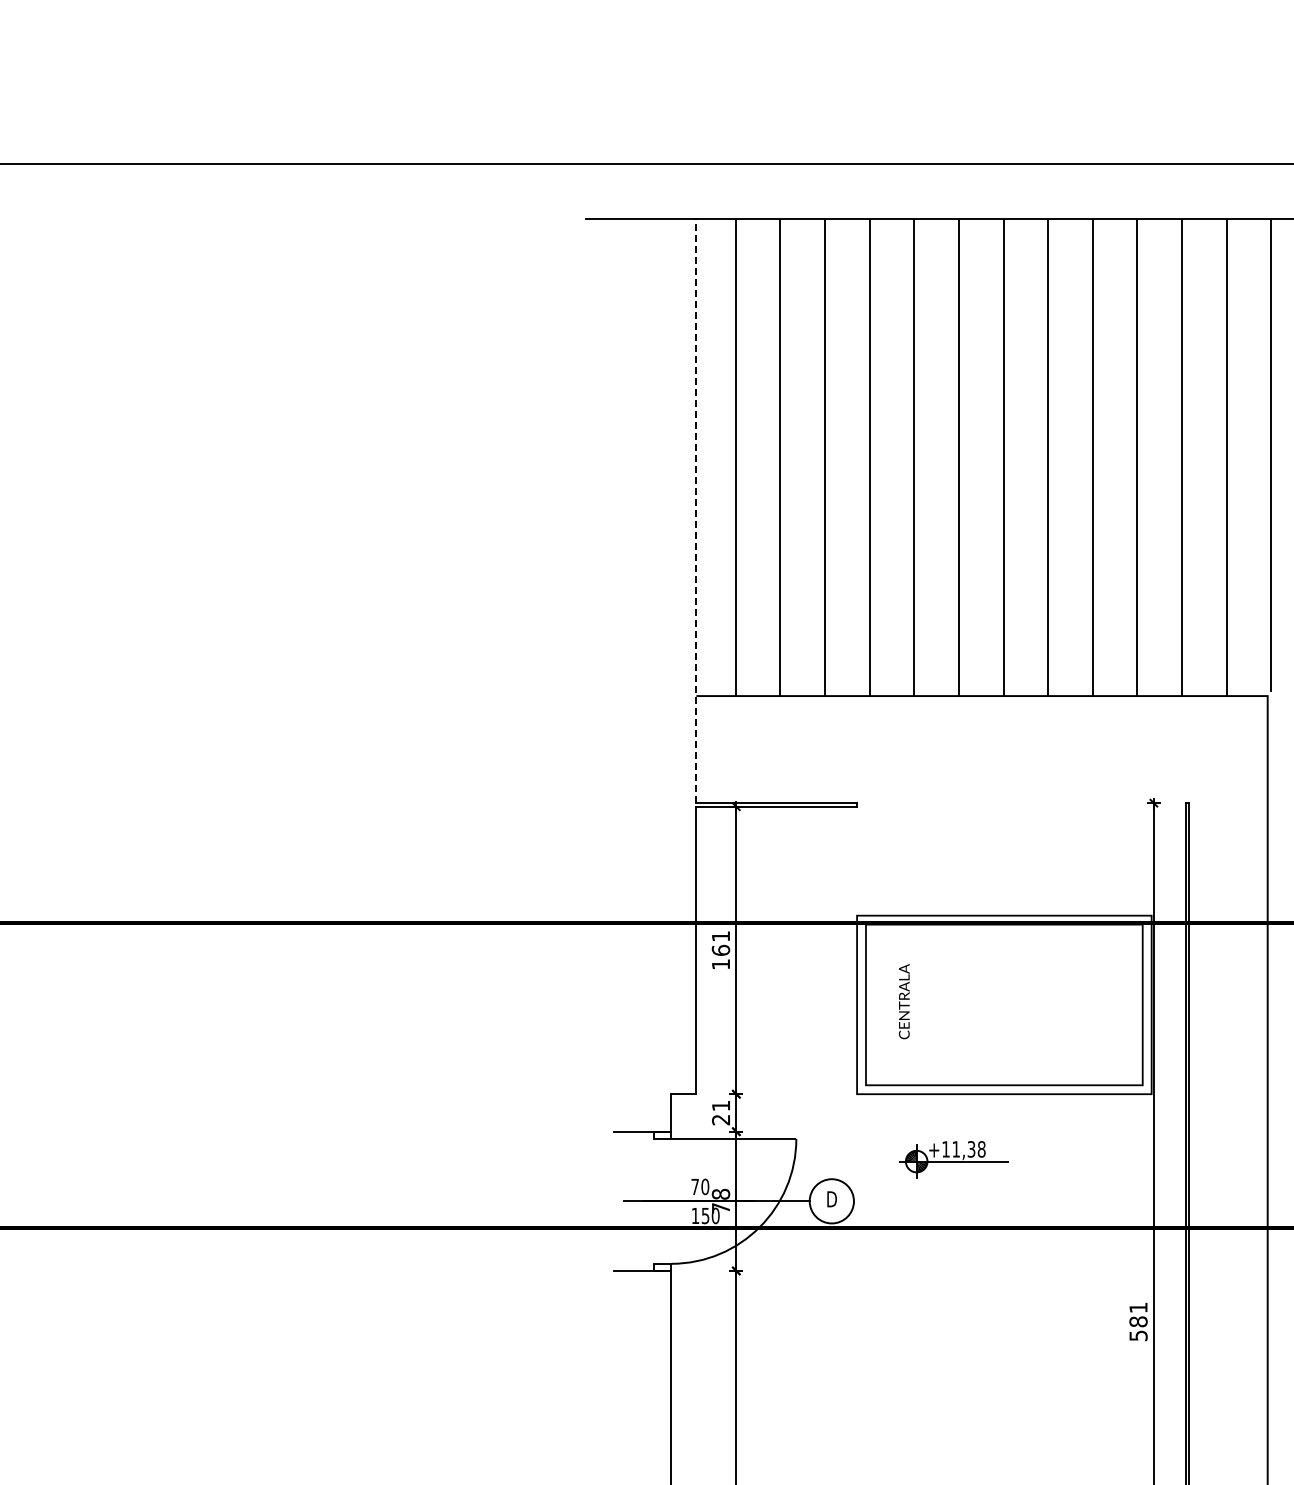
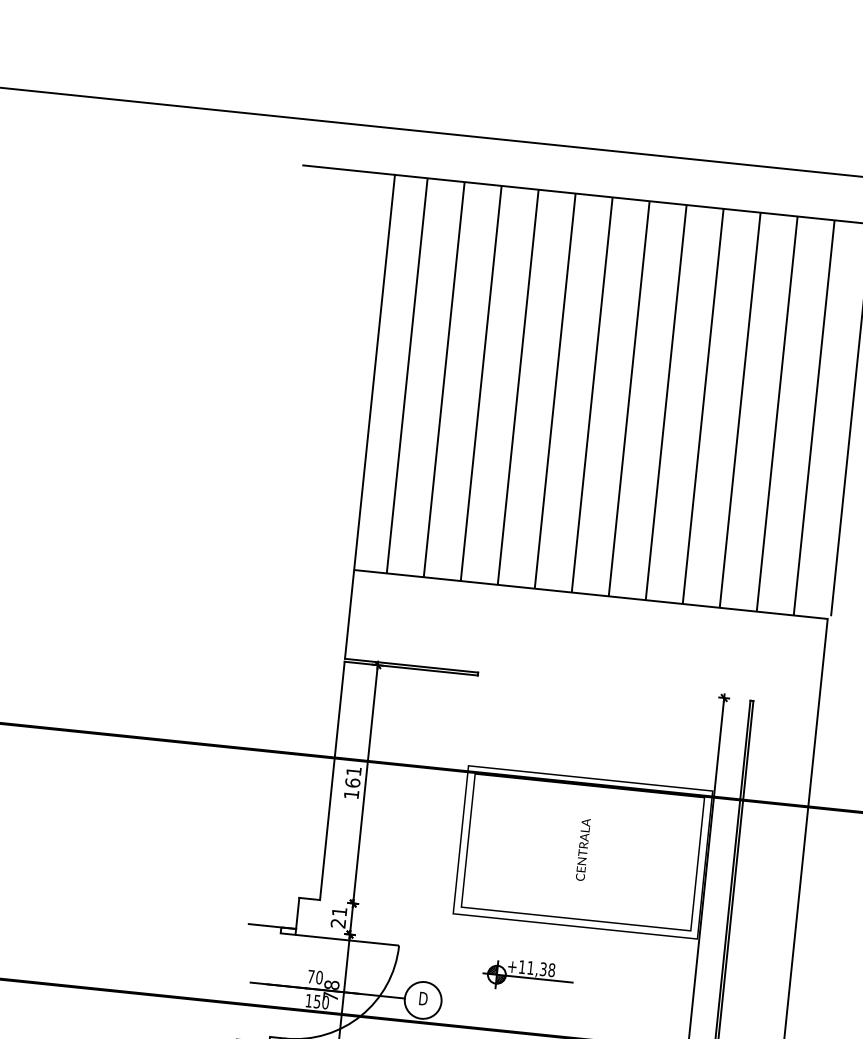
line: (696, 511) -> (370, 417), dashed -> solid
text: (904, 1001) -> (583, 849), moved

